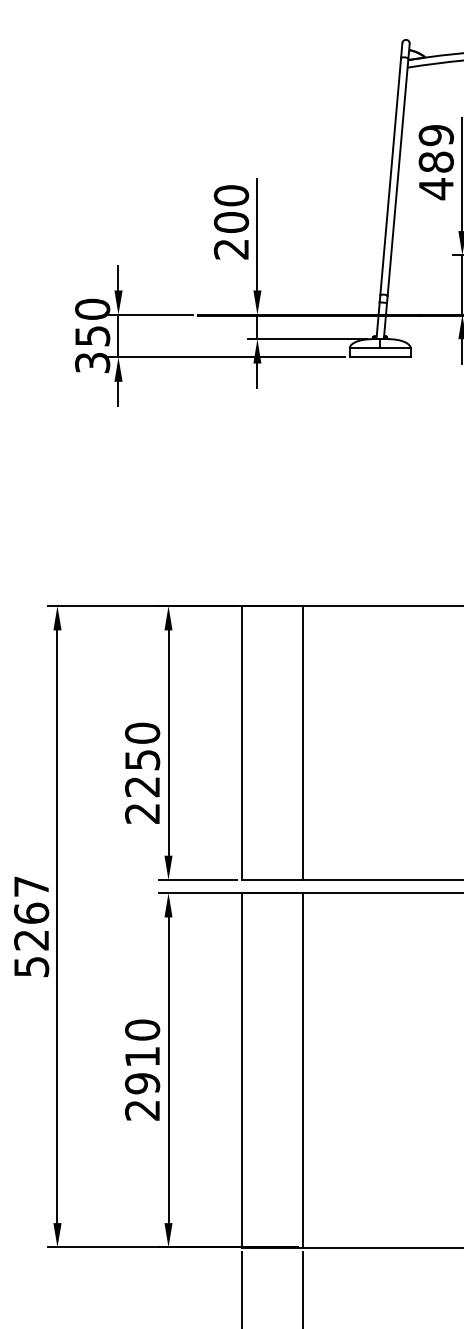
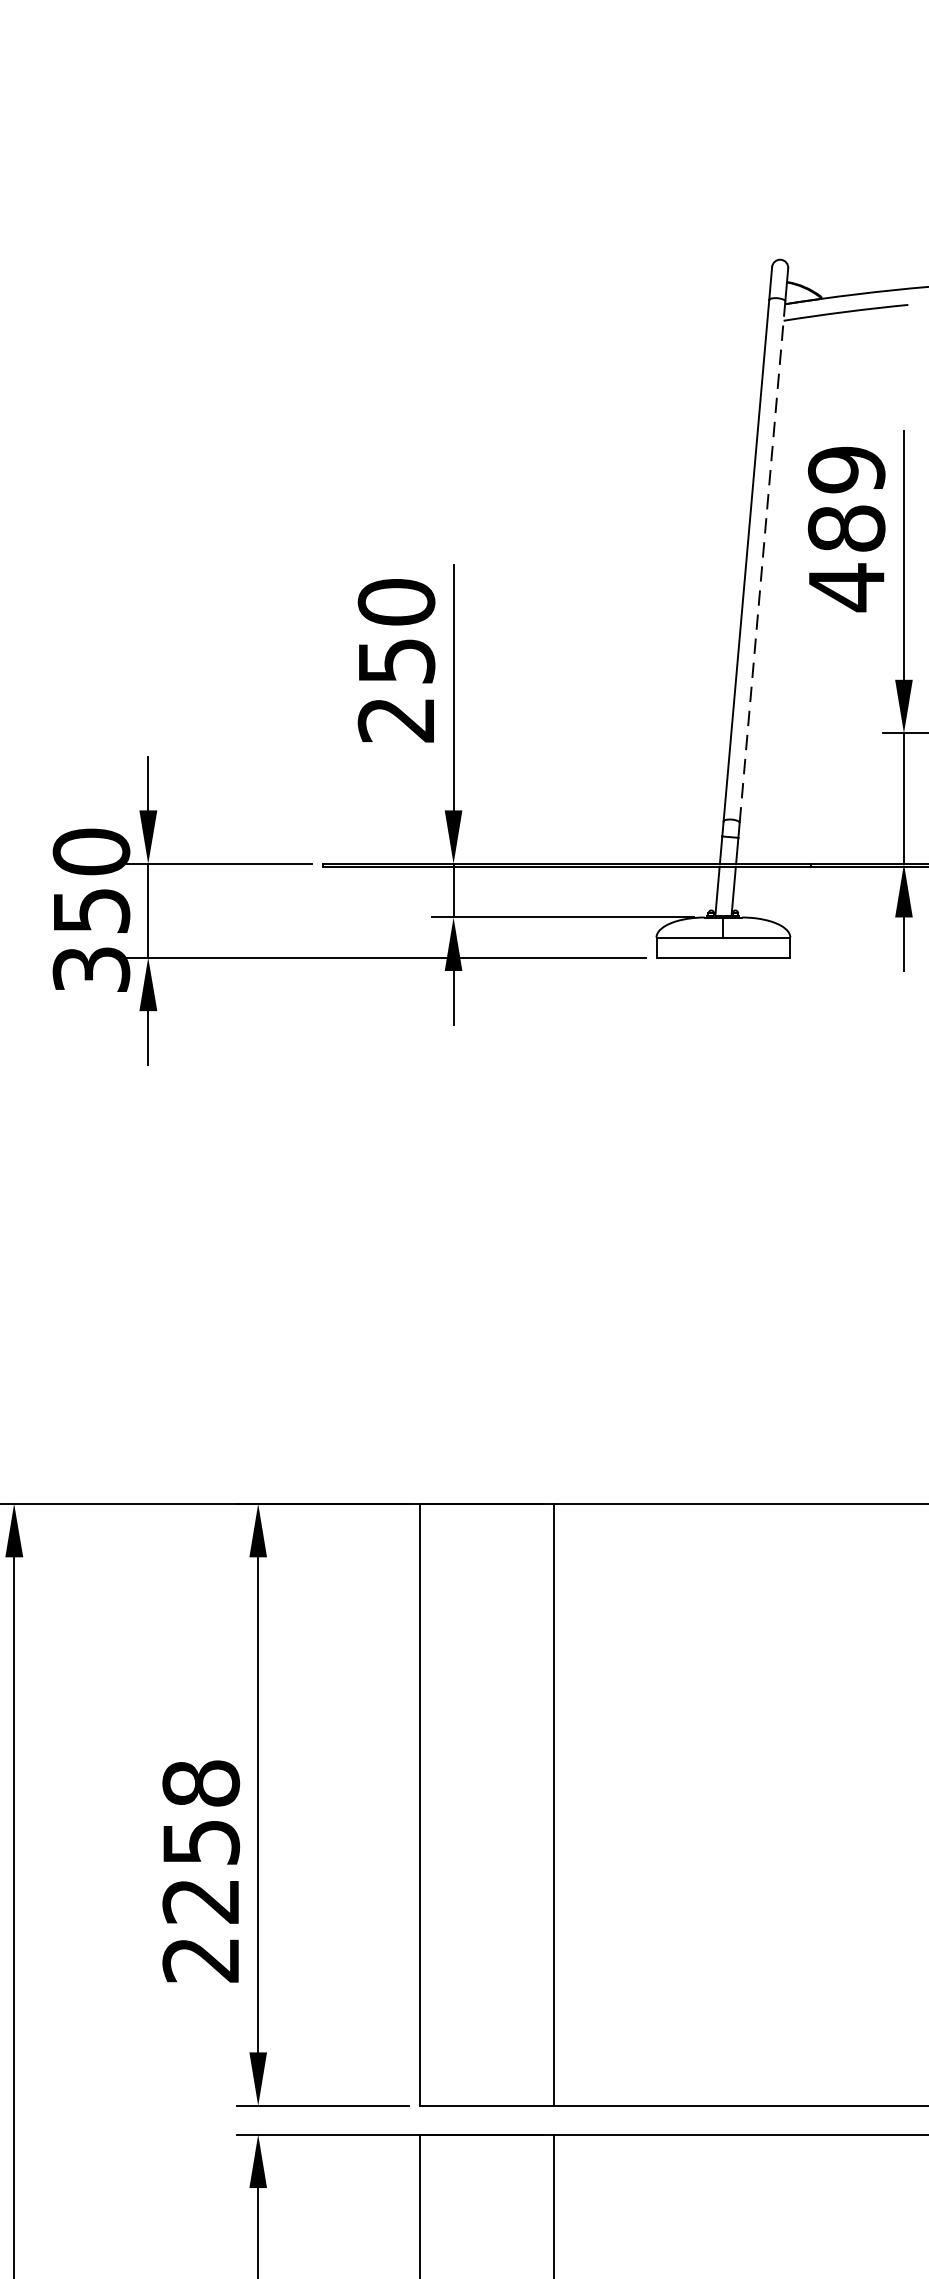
line: (397, 177) -> (761, 562), solid -> dashed
text: (231, 222) -> (396, 661), 200 -> 250
text: (142, 732) -> (201, 1781), 2250 -> 2258

